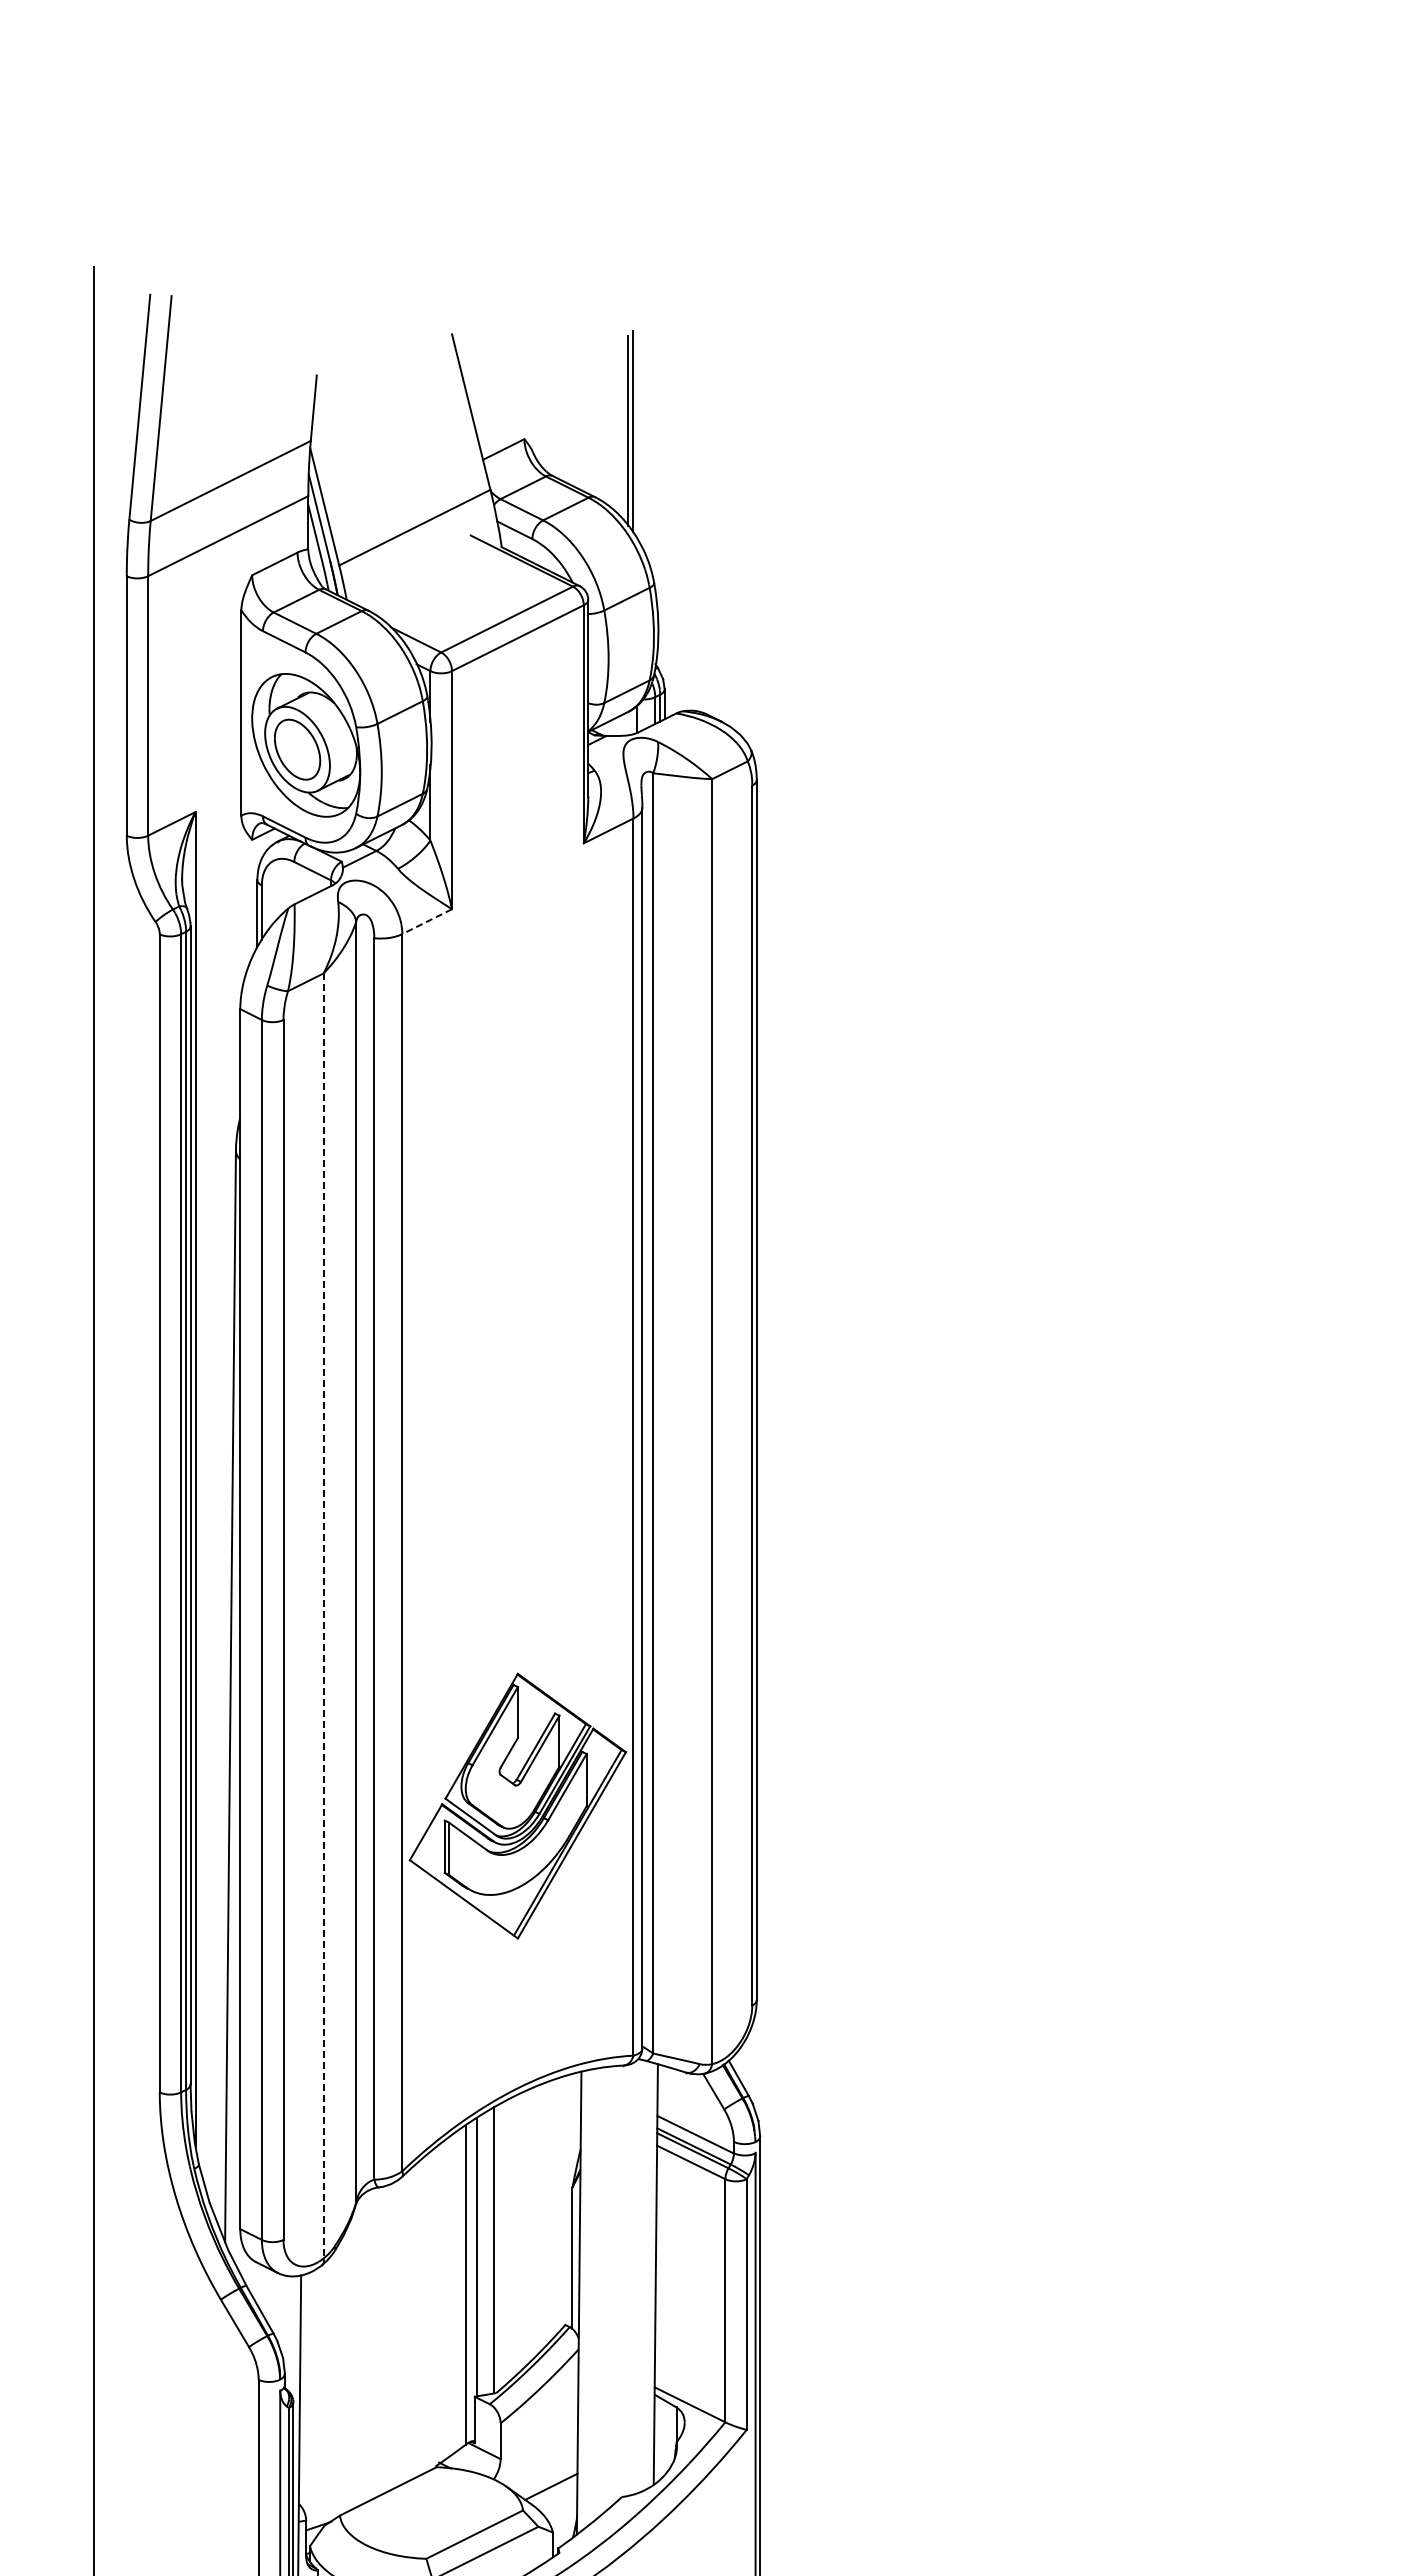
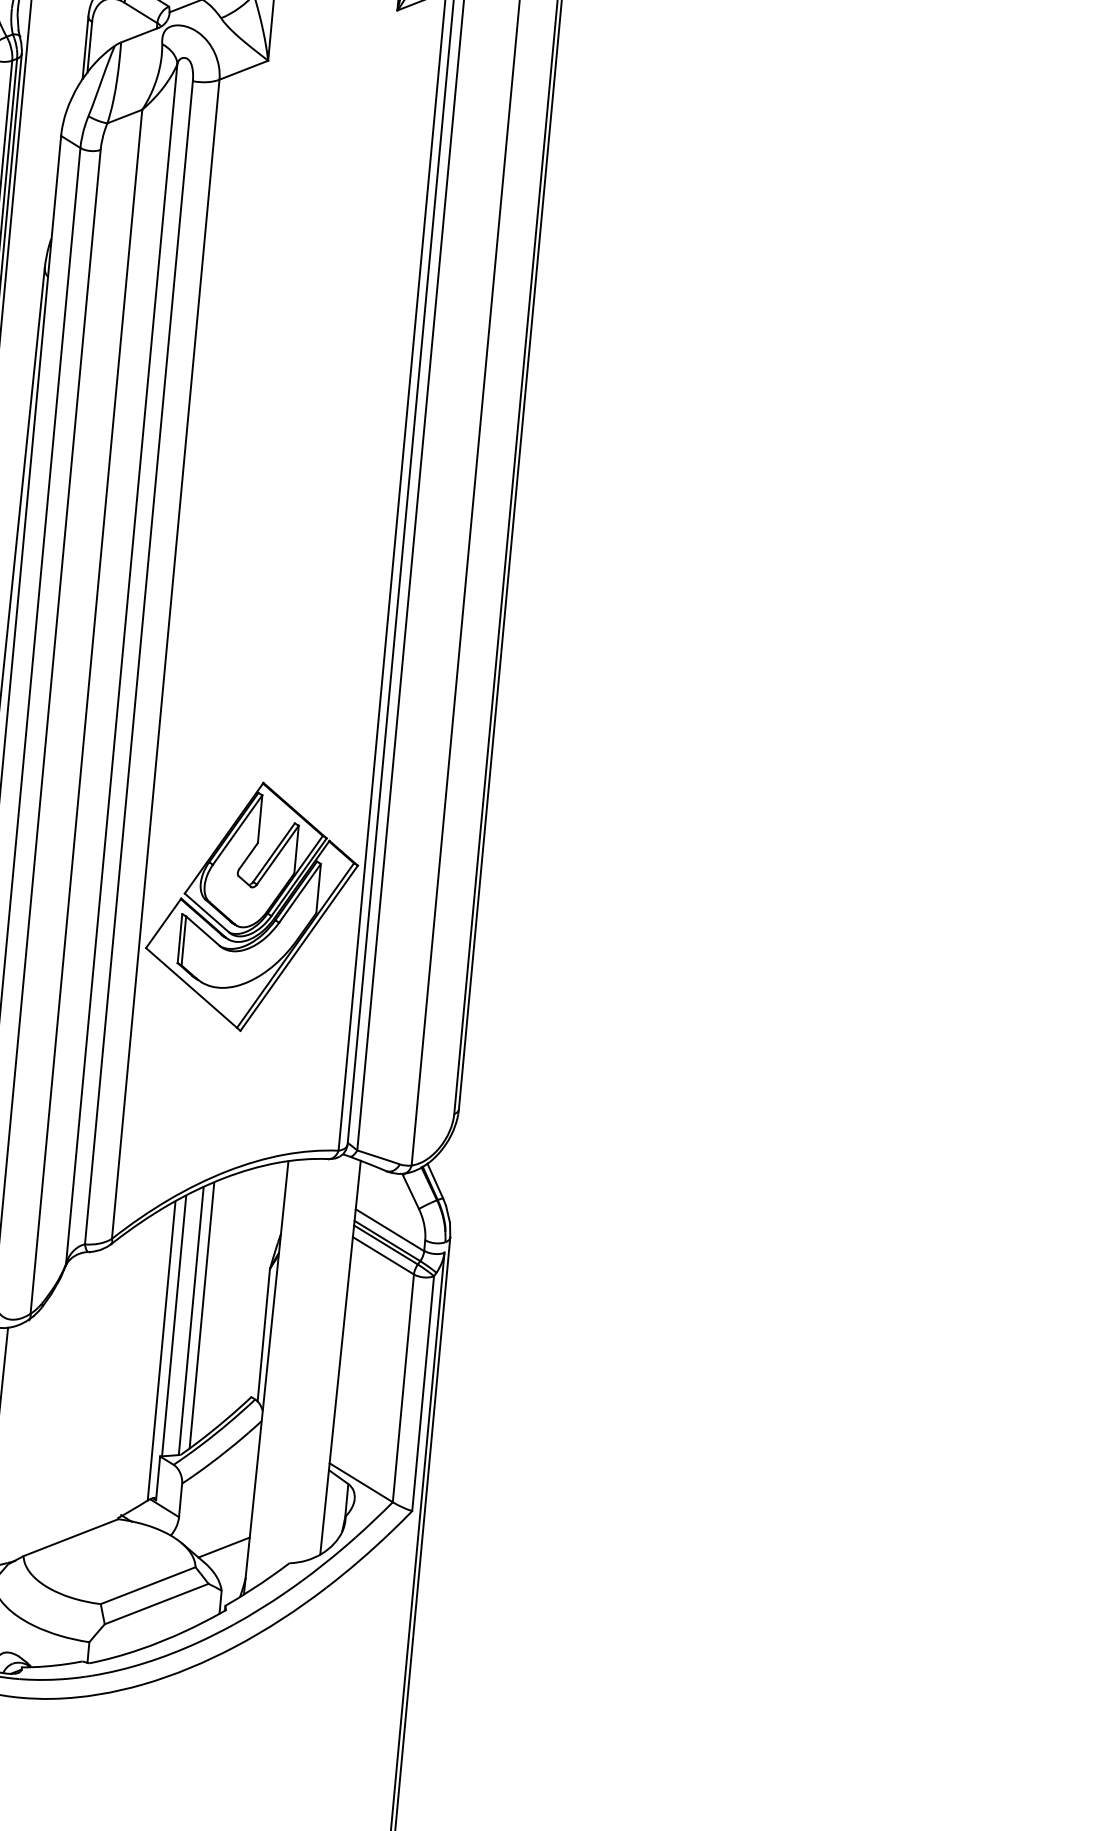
line: (427, 921) -> (244, 70), dashed -> solid
line: (323, 1615) -> (86, 711), dashed -> solid
line: (505, 2243) -> (202, 1315), added

